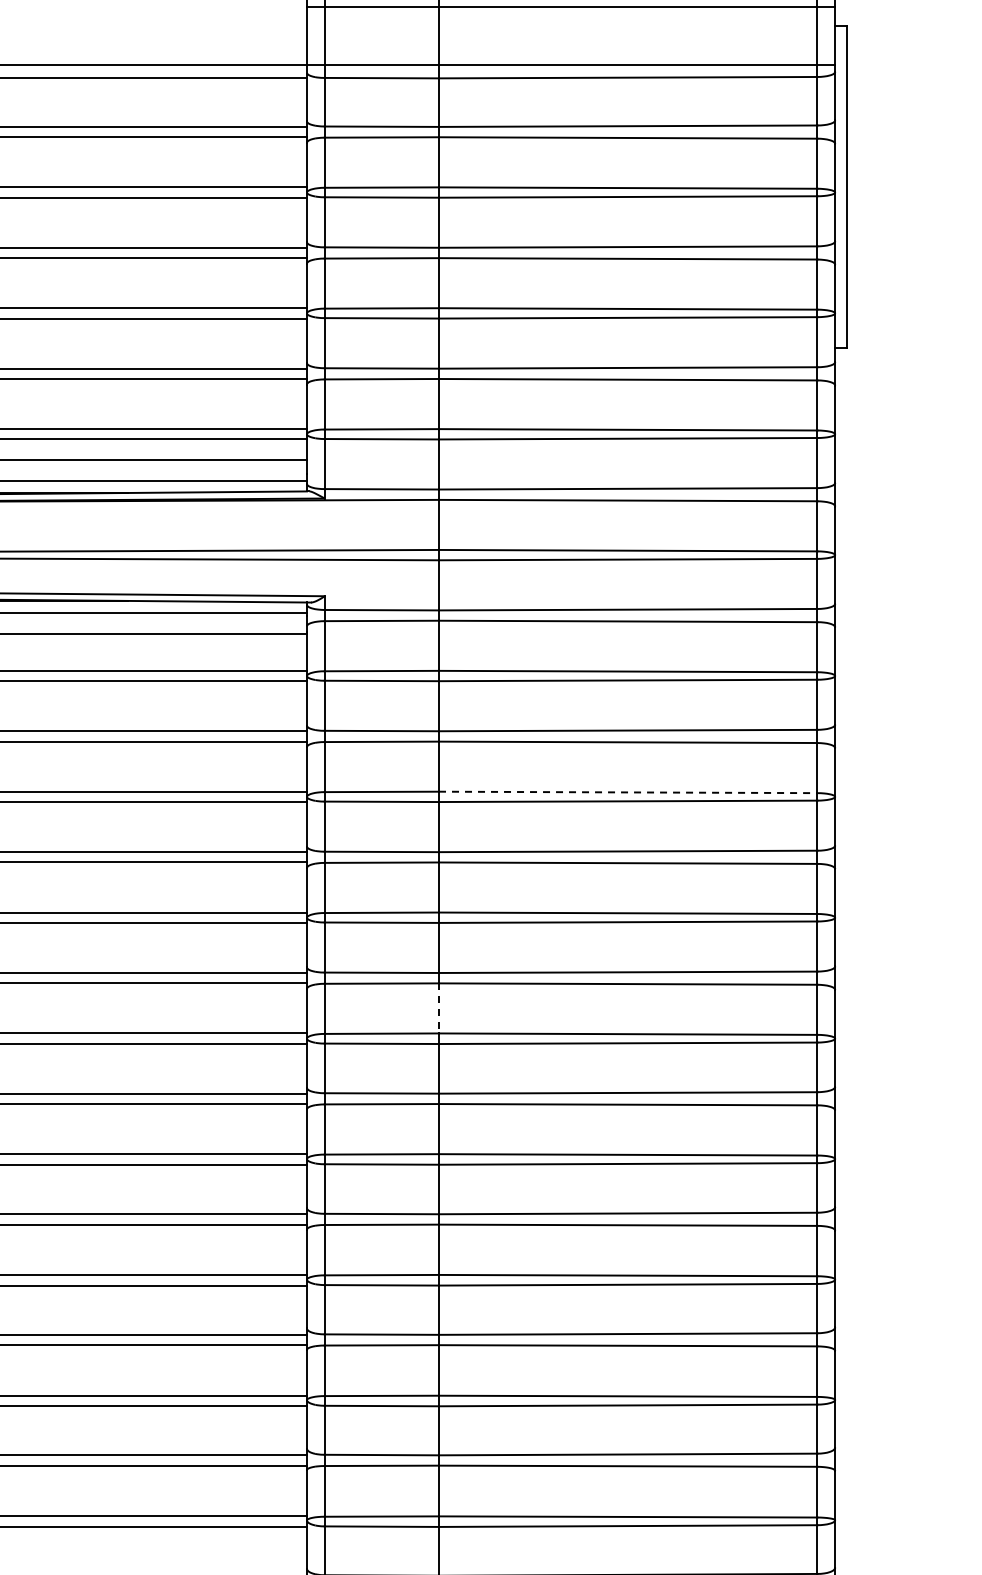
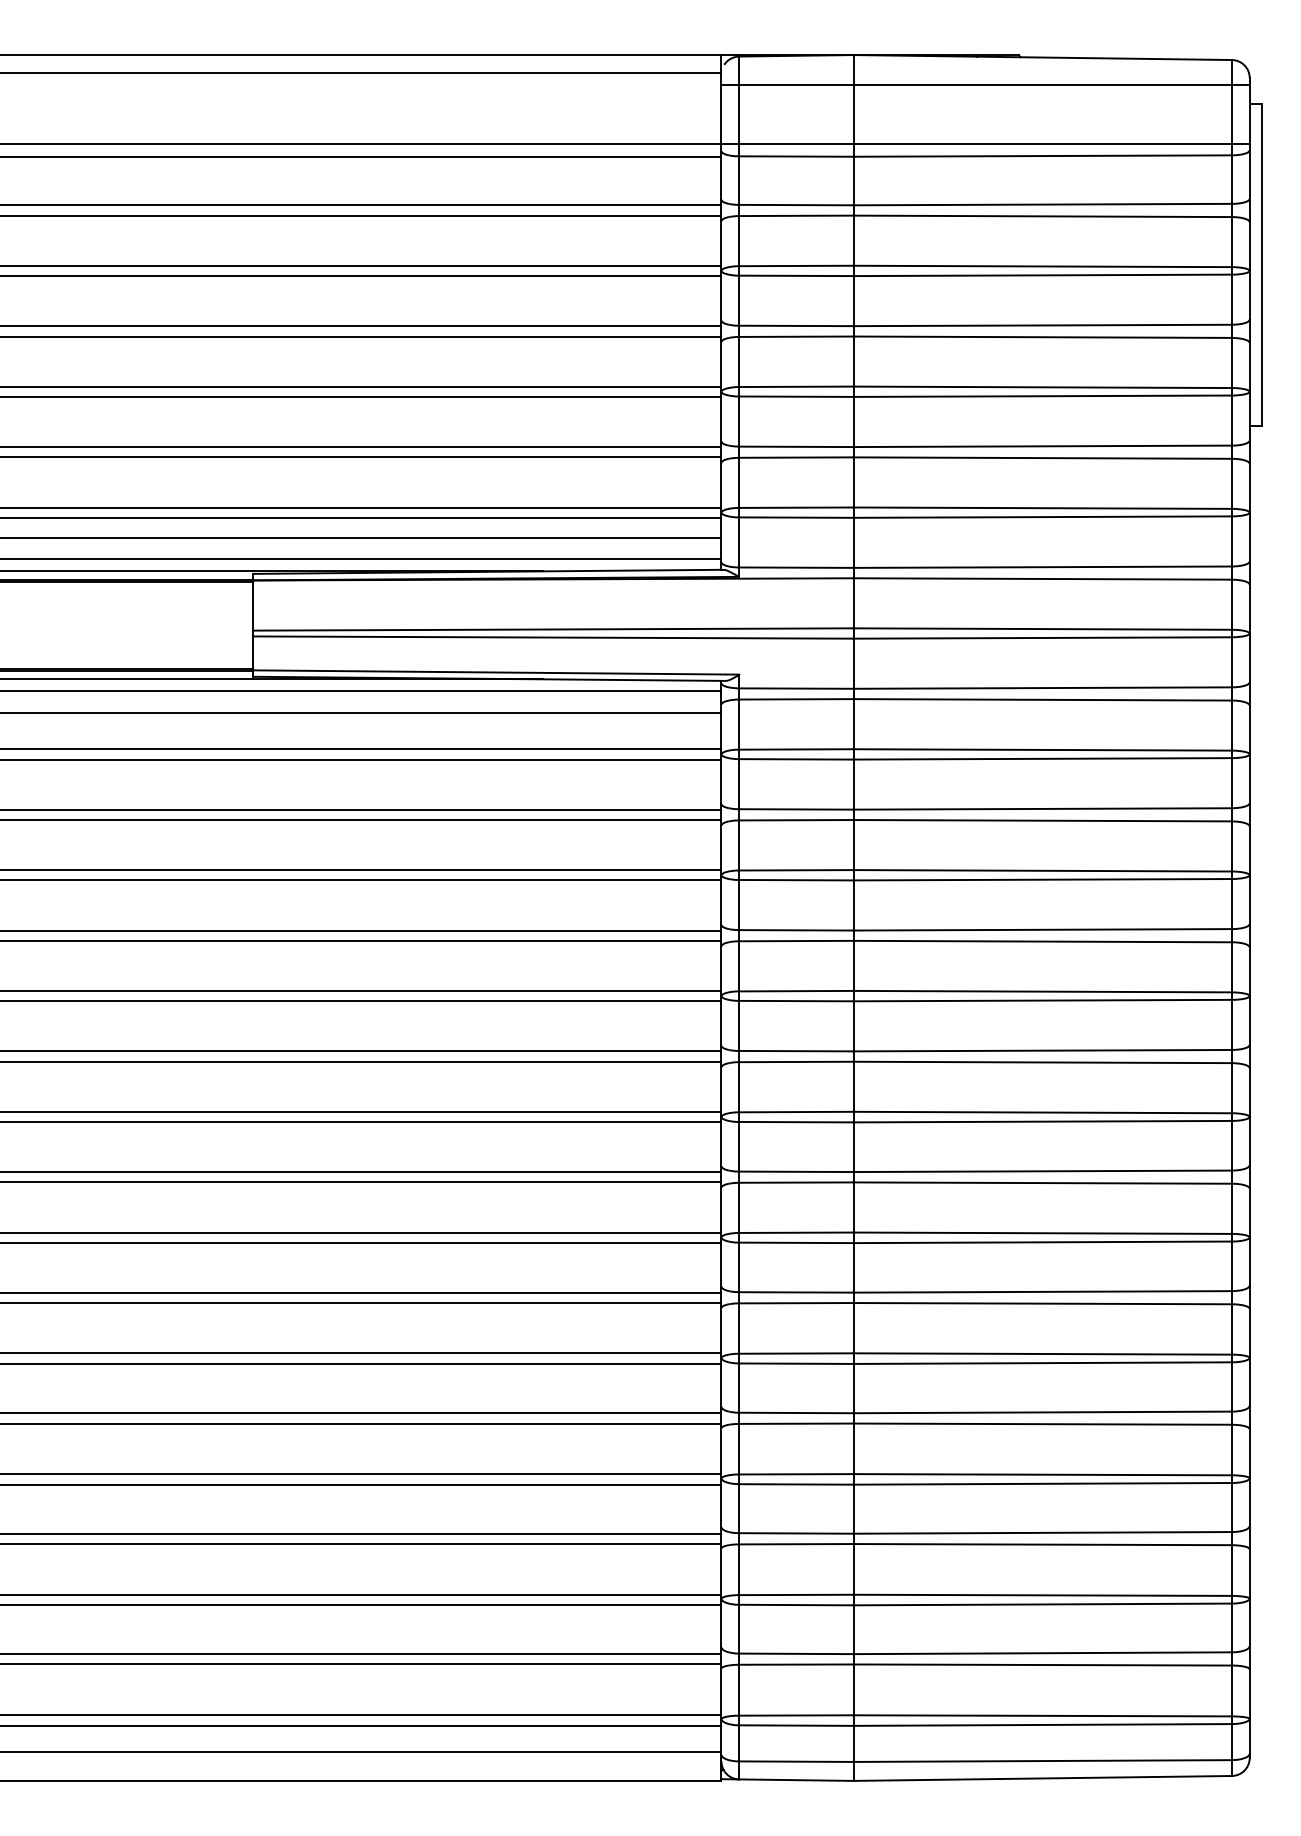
line: (628, 792) -> (1043, 870), dashed -> solid
line: (438, 1009) -> (853, 1087), dashed -> solid

